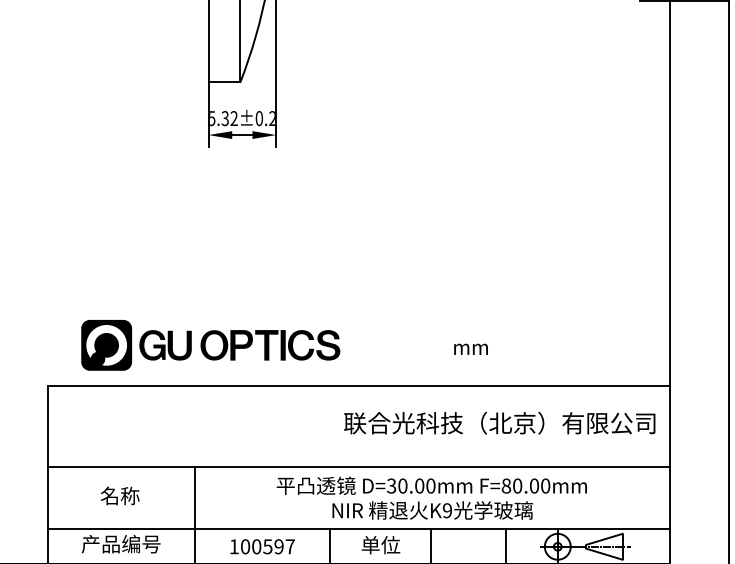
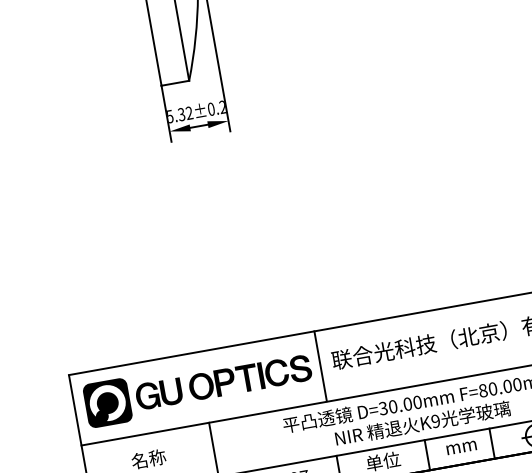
part: (210, 345) -> (198, 387), moved
text: (470, 348) -> (461, 447), moved
line: (330, 426) -> (320, 366), added

